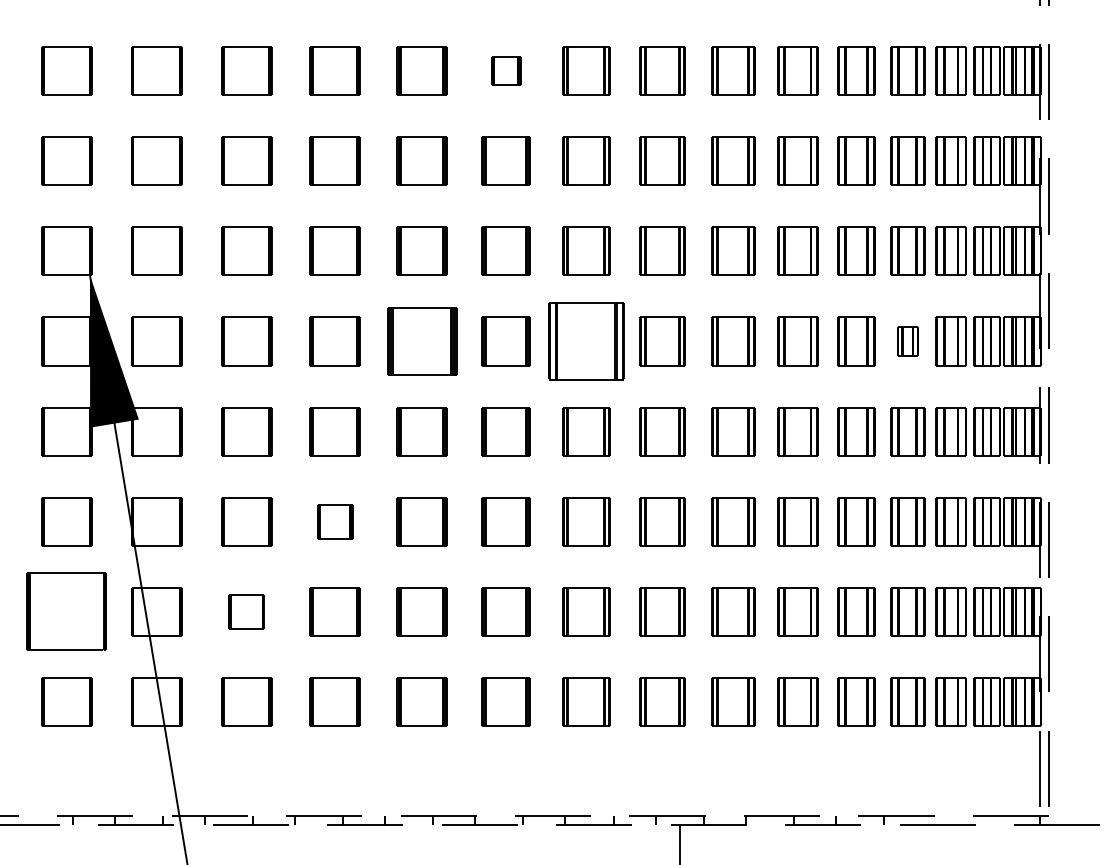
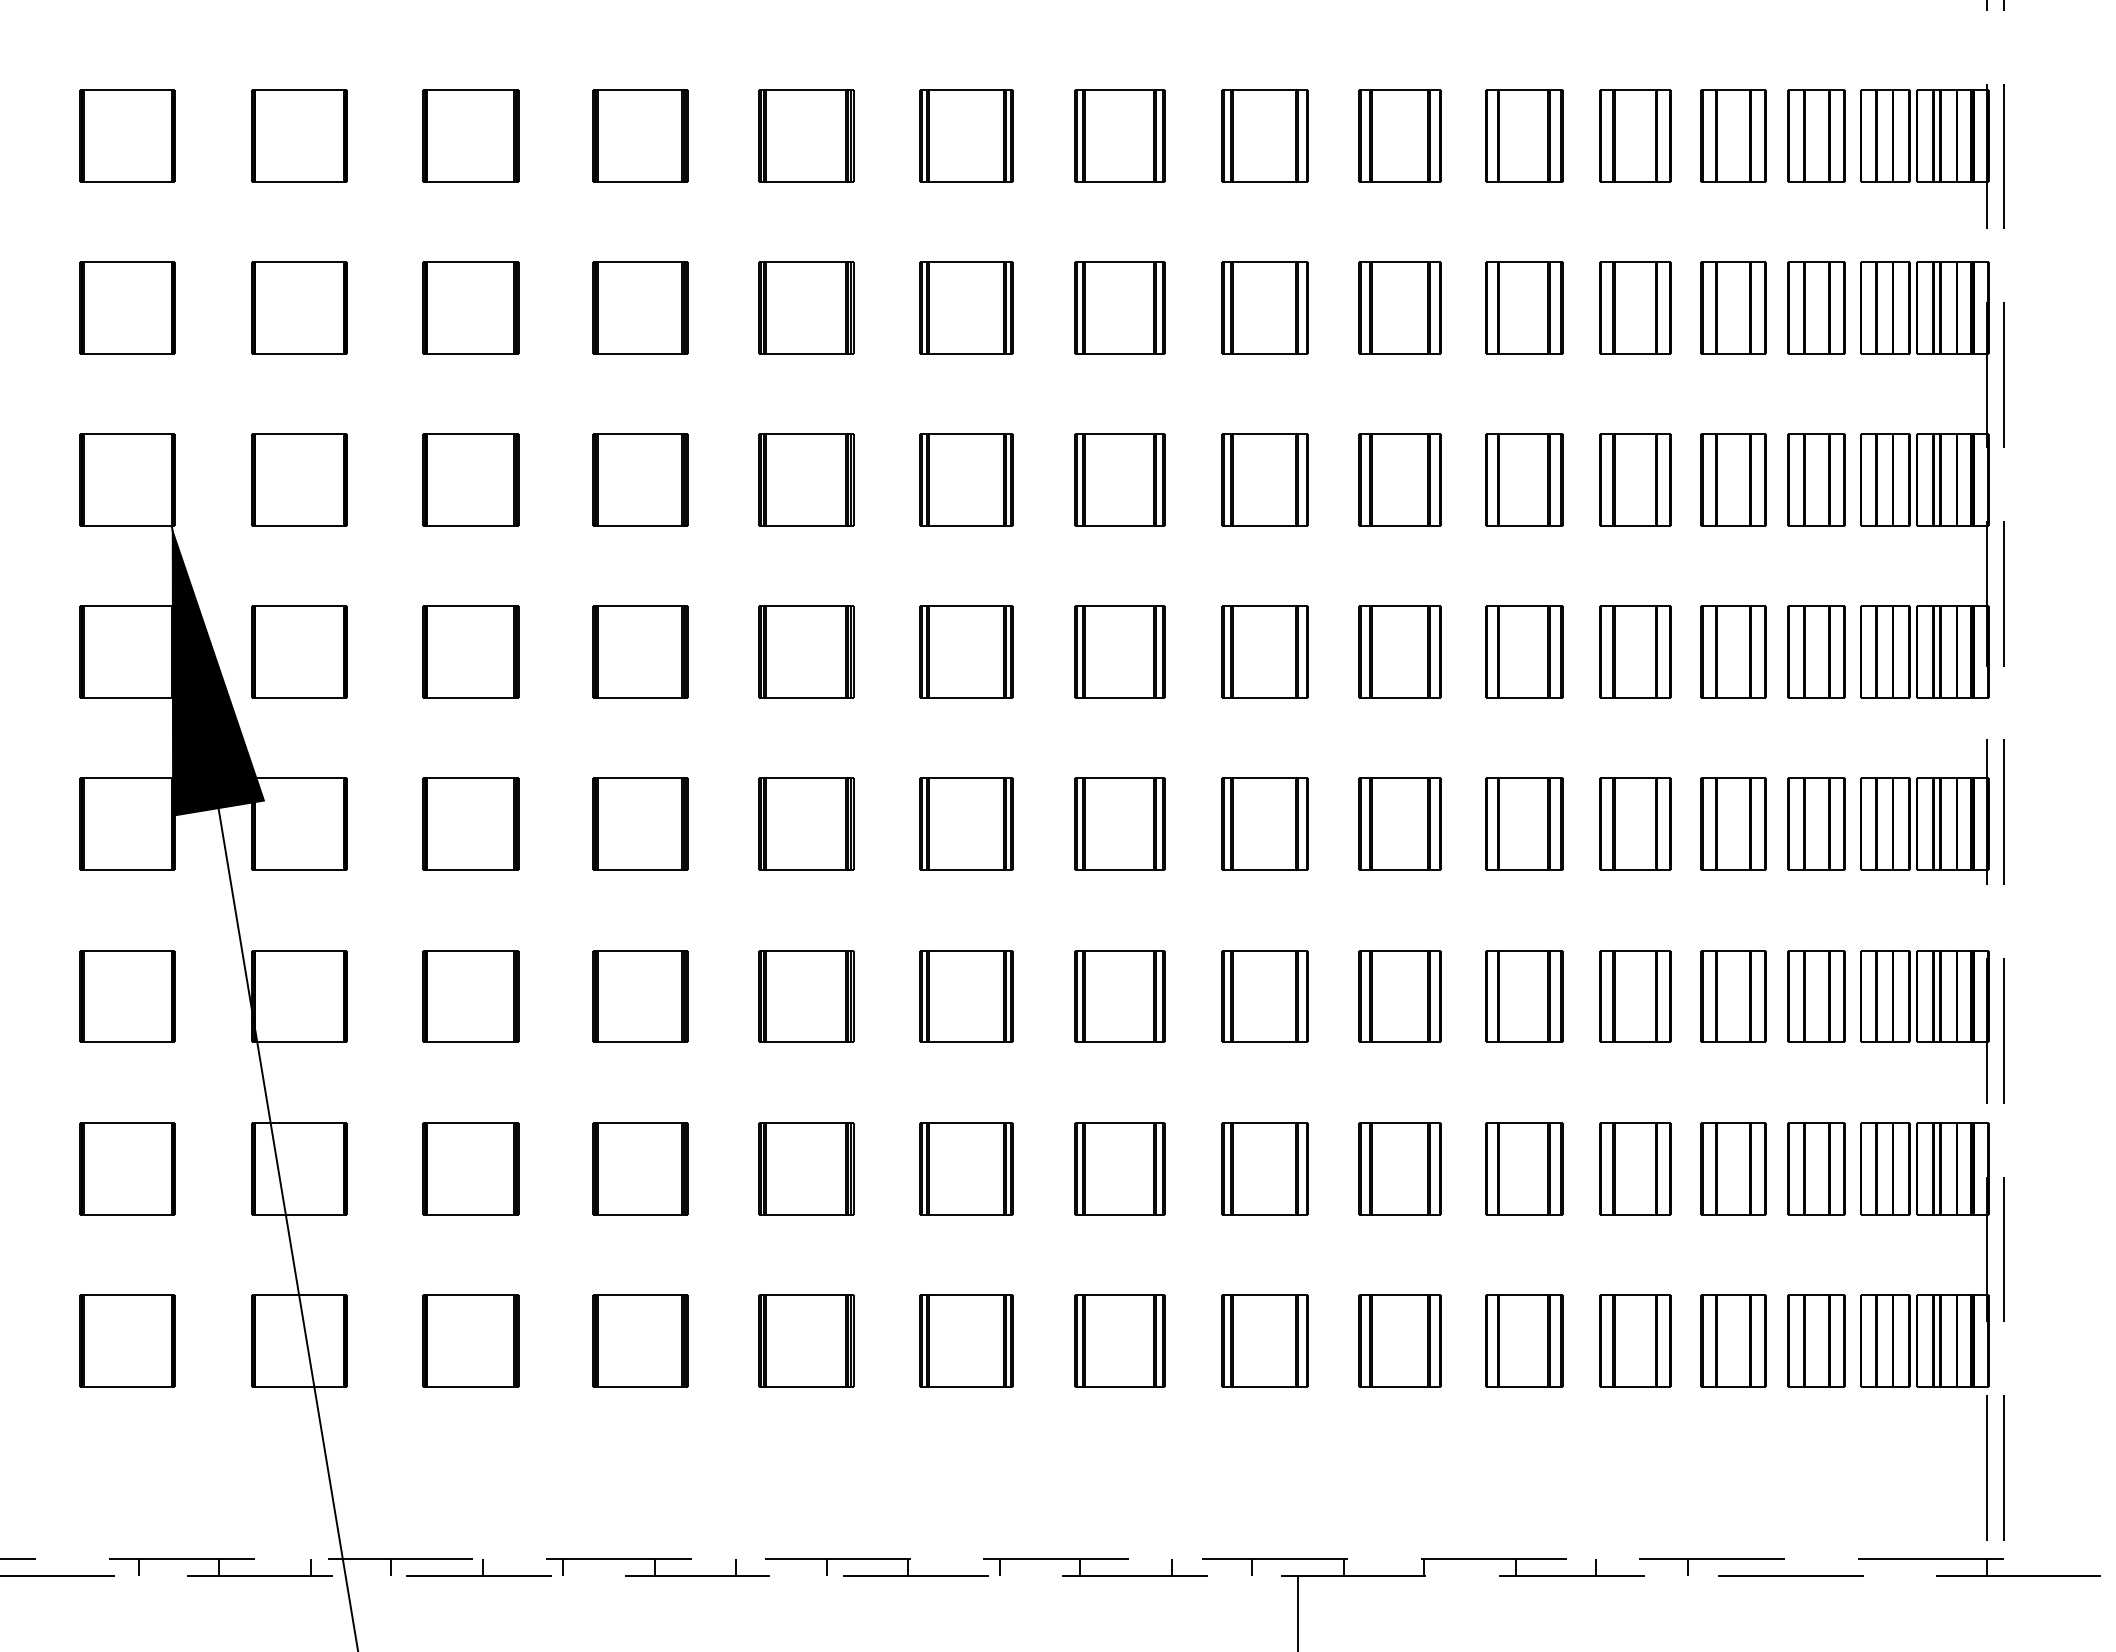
part: (505, 70) -> (965, 134), size x1.67
part: (421, 341) -> (804, 652), size x0.71
part: (586, 341) -> (1120, 652), size x0.62
part: (907, 341) -> (1733, 652), size x1.67
part: (334, 521) -> (638, 995), size x1.43
part: (66, 611) -> (126, 1167), size x0.62
part: (246, 611) -> (470, 1167), size x1.43

